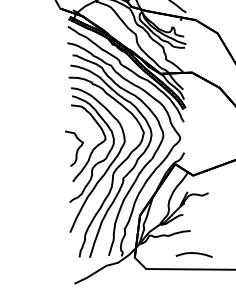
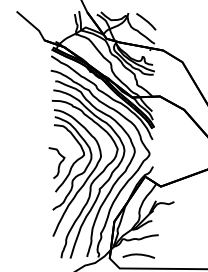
curve: (193, 254) -> (138, 255), moved

